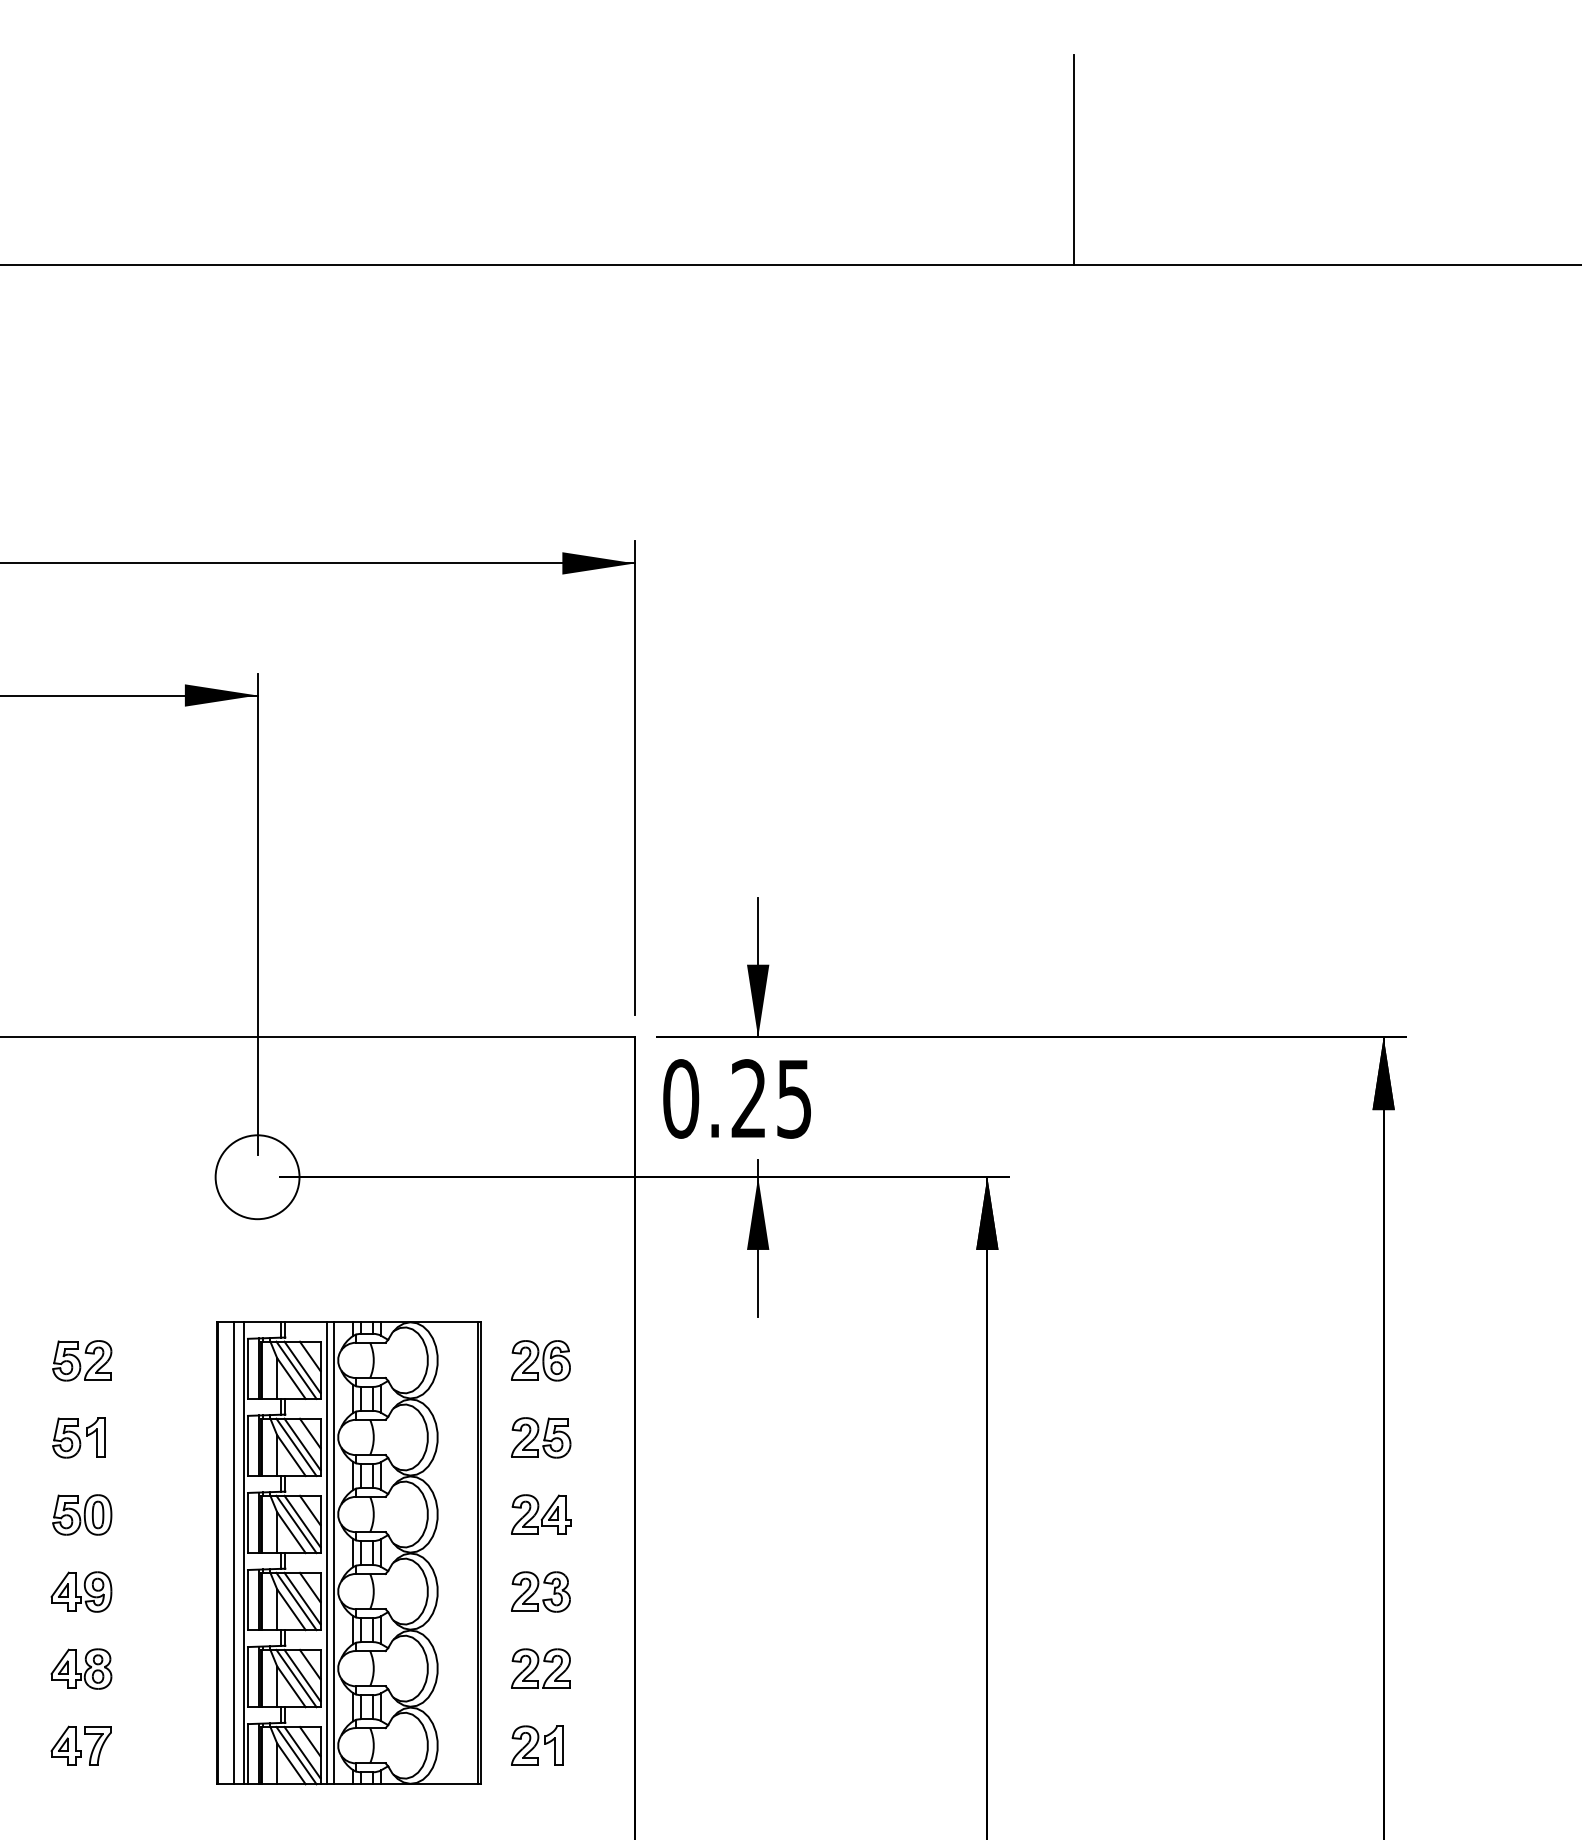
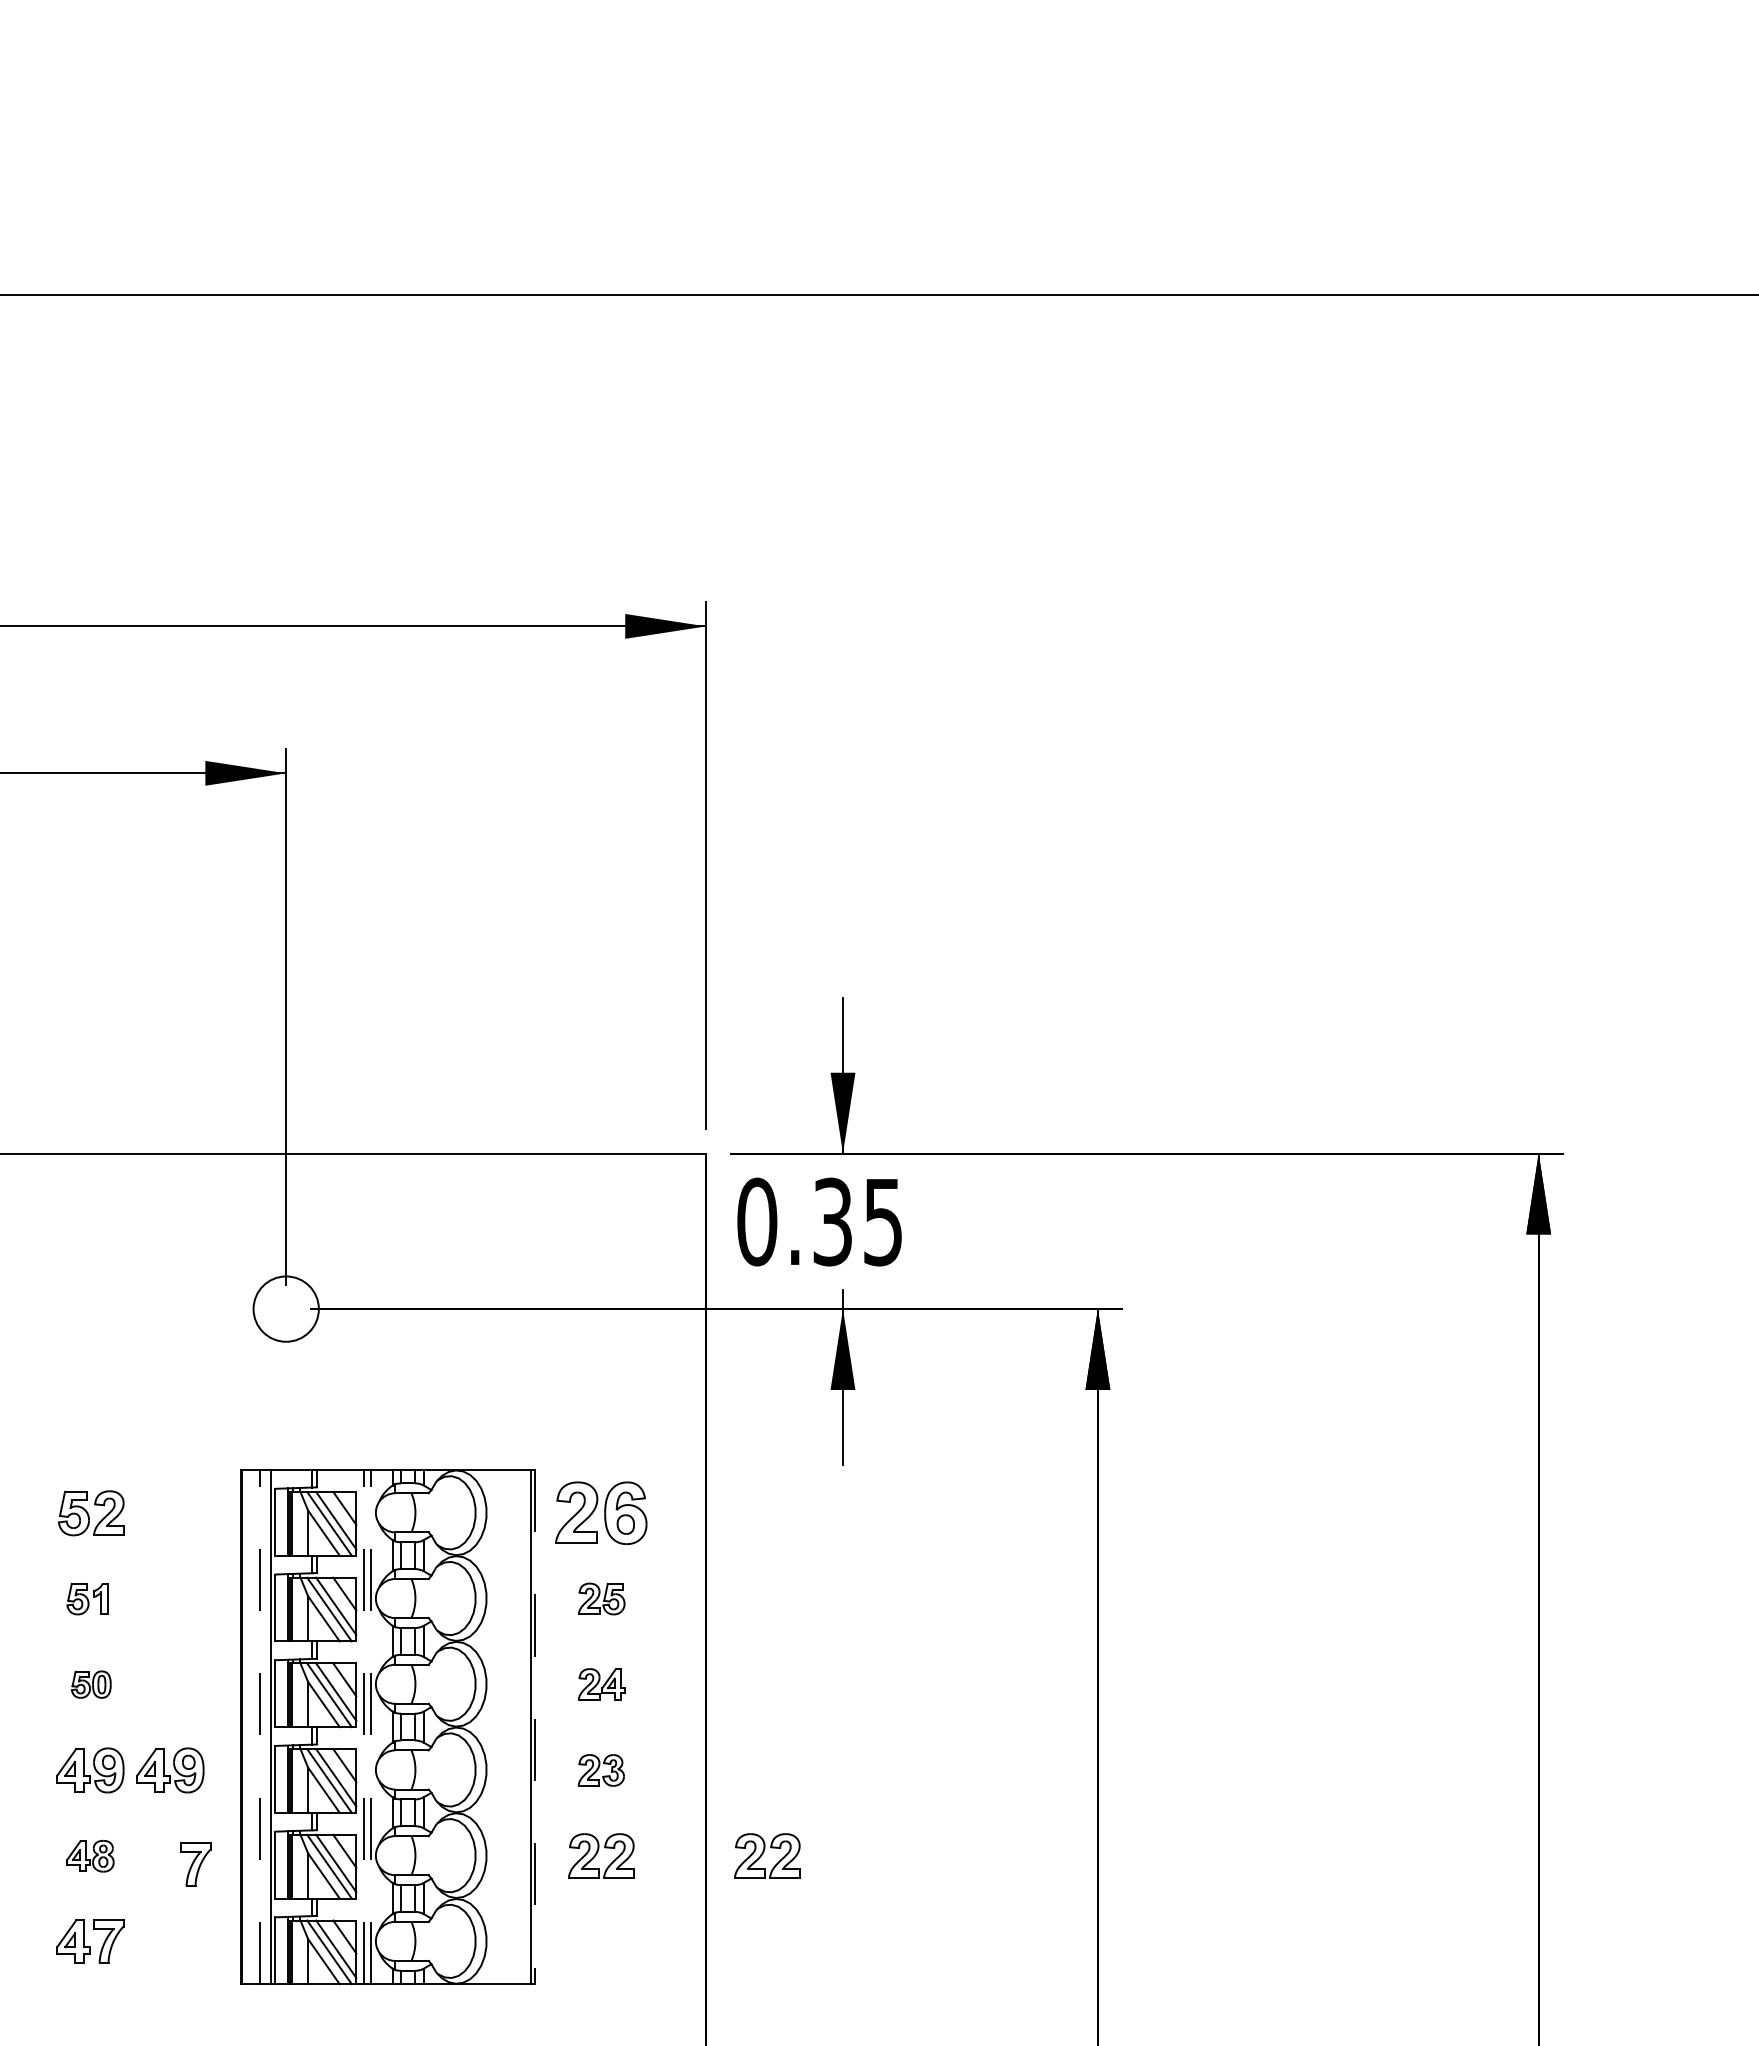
line: (1074, 159) -> (1194, 177), removed
text: (748, 1098) -> (832, 1221), 0.25 -> 0.35
circle: (256, 1176) -> (285, 1308), size x0.7
part: (541, 1361) -> (601, 1513), size x1.4
part: (78, 1437) -> (87, 1598), size x0.7
part: (541, 1437) -> (601, 1598), size x0.7
part: (541, 1513) -> (601, 1683), size x0.7
part: (82, 1514) -> (91, 1684), size x0.6
line: (233, 1552) -> (259, 1726), solid -> dashed
line: (327, 1552) -> (363, 1726), solid -> dashed
line: (333, 1552) -> (370, 1726), solid -> dashed
line: (481, 1553) -> (535, 1727), solid -> dashed
part: (153, 1592) -> (170, 1770), added
part: (541, 1592) -> (601, 1770), size x0.7
part: (690, 1668) -> (767, 1855), added
part: (81, 1669) -> (90, 1856), size x0.7
part: (176, 1676) -> (195, 1864), added
part: (537, 1744) -> (597, 1940), removed

